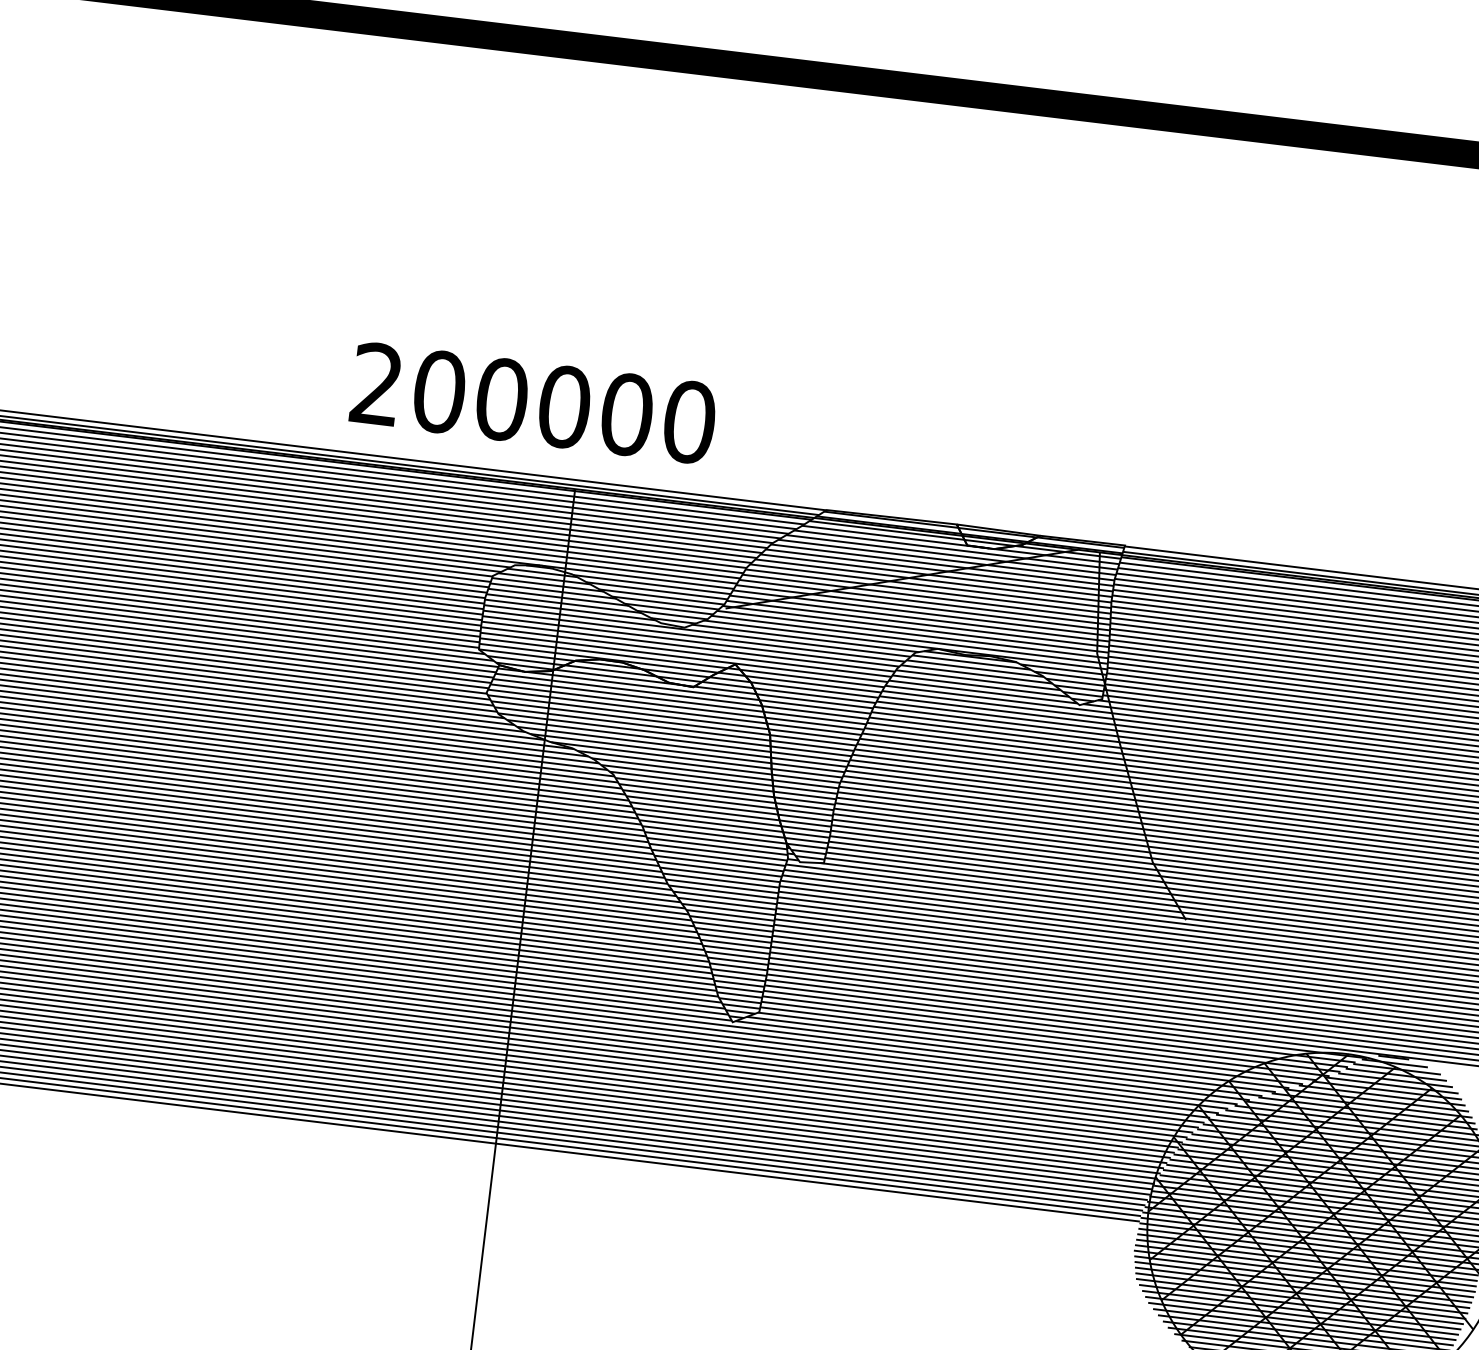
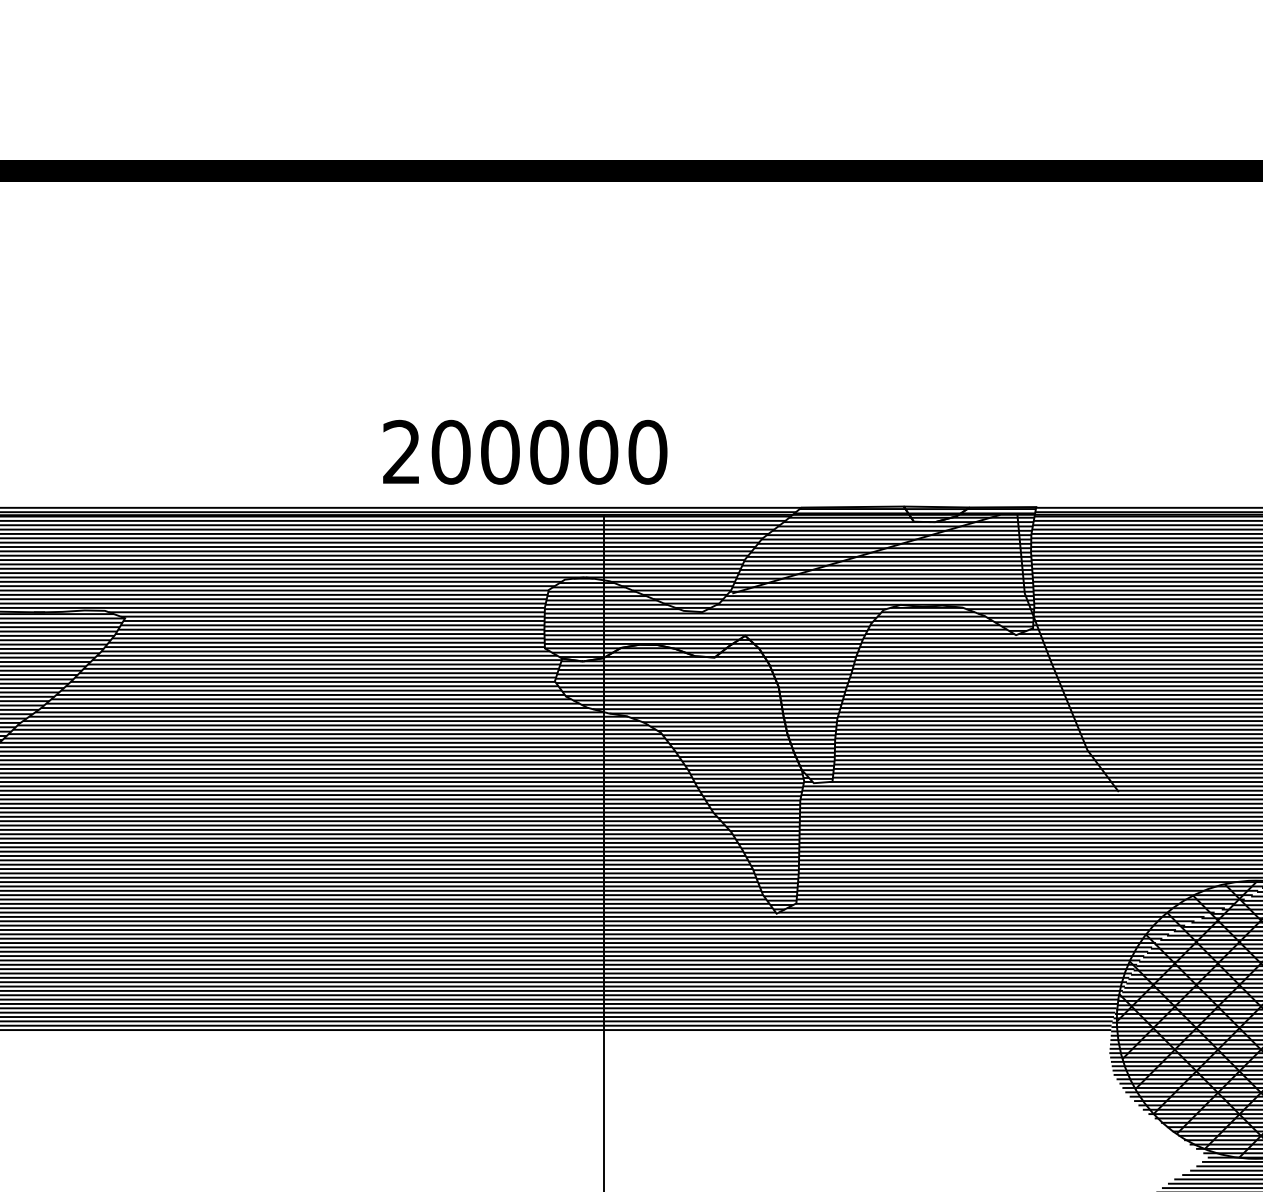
text: (534, 402) -> (525, 451), moved

